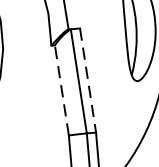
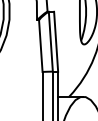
line: (88, 80) -> (56, 41), dashed -> solid
line: (61, 91) -> (40, 46), dashed -> solid

